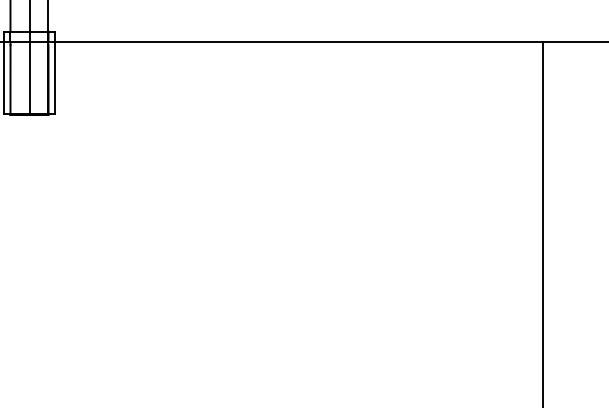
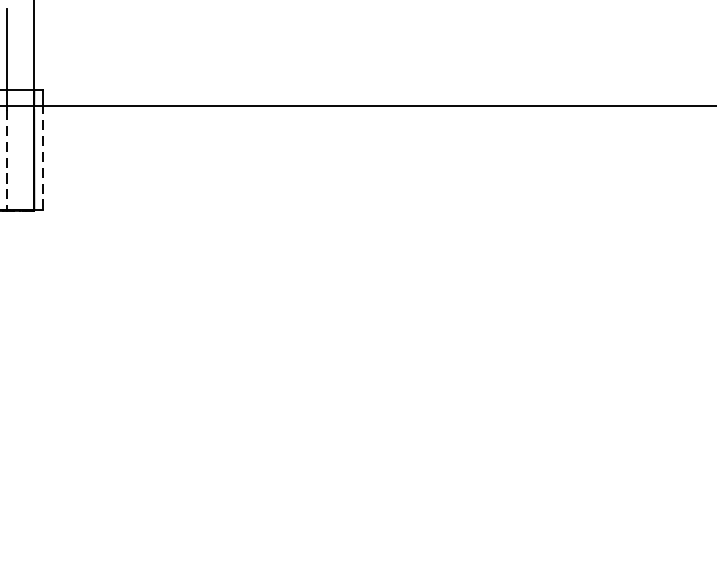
line: (54, 78) -> (42, 157), solid -> dashed
line: (29, 80) -> (6, 160), solid -> dashed

